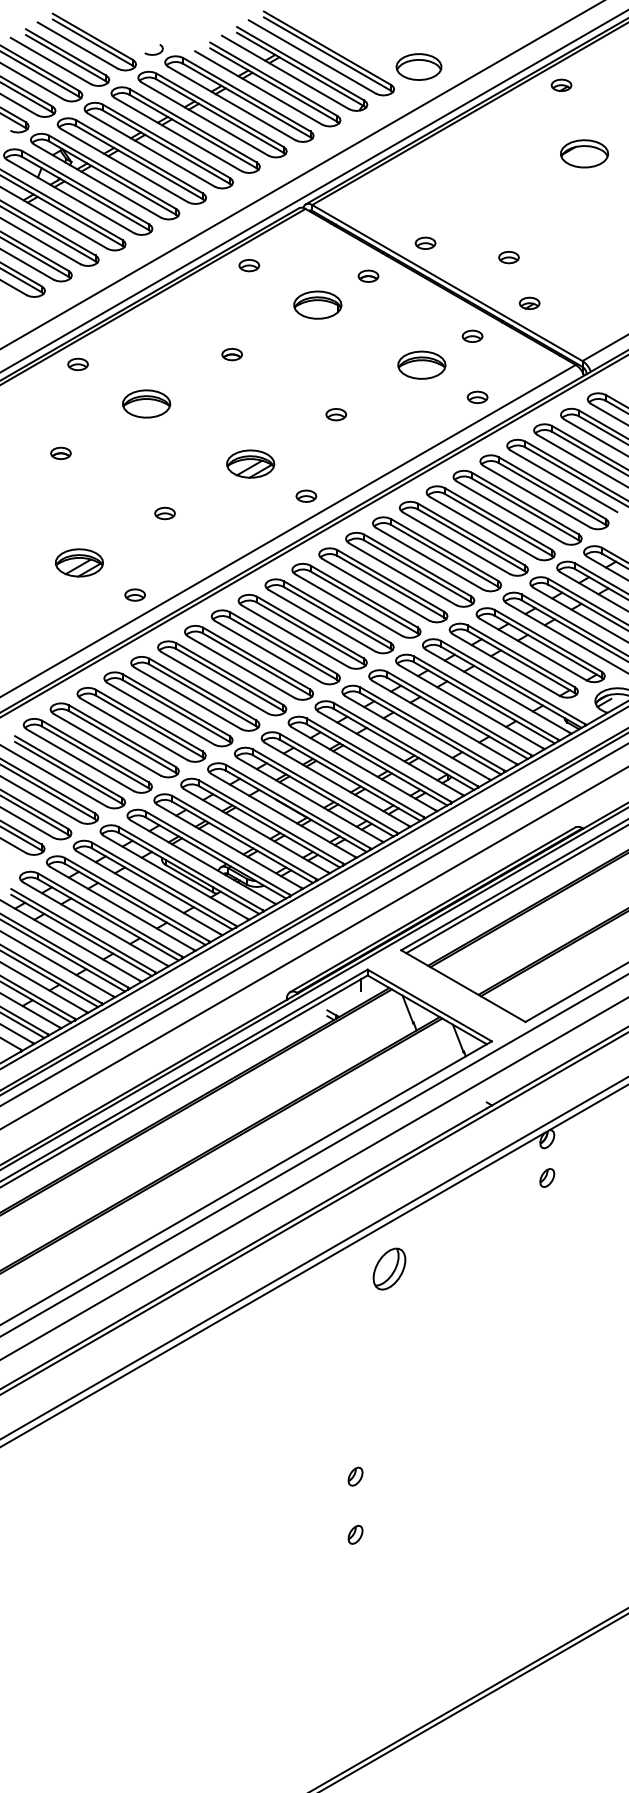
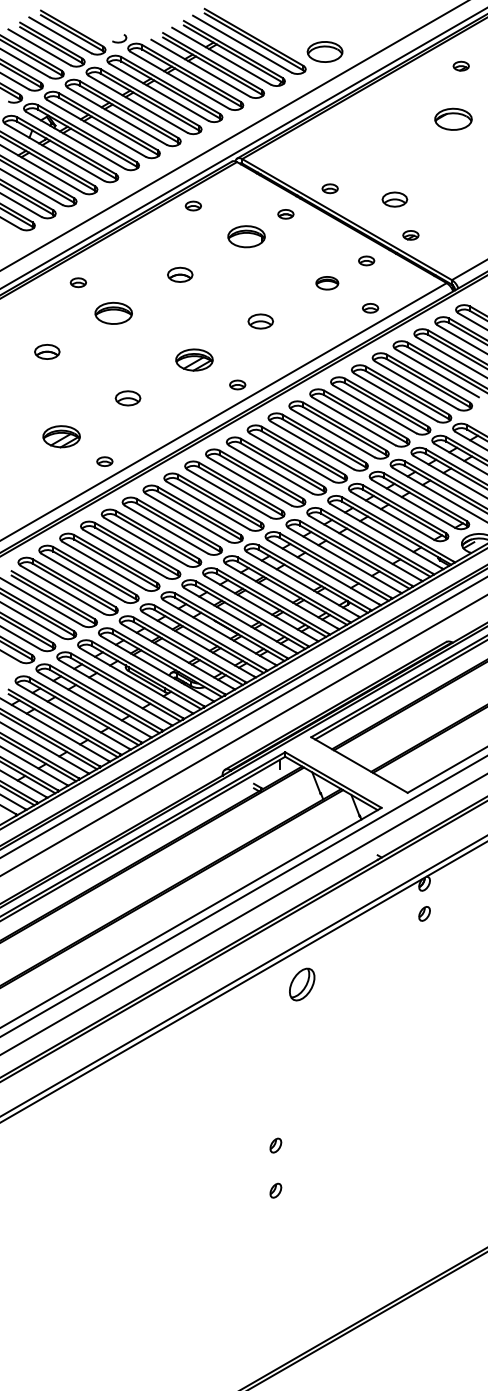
part: (561, 85) -> (461, 66), moved
part: (508, 257) -> (394, 199), size x1.6
part: (231, 354) -> (179, 275), size x1.6
part: (77, 364) -> (77, 282), moved
part: (421, 364) -> (327, 282), size x0.6
part: (336, 414) -> (261, 321), size x1.6
part: (60, 452) -> (46, 351), size x1.6
part: (164, 513) -> (127, 398), size x1.6

